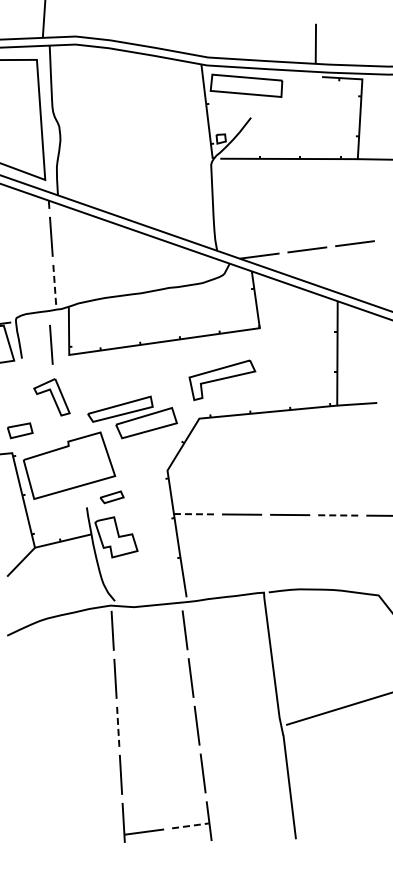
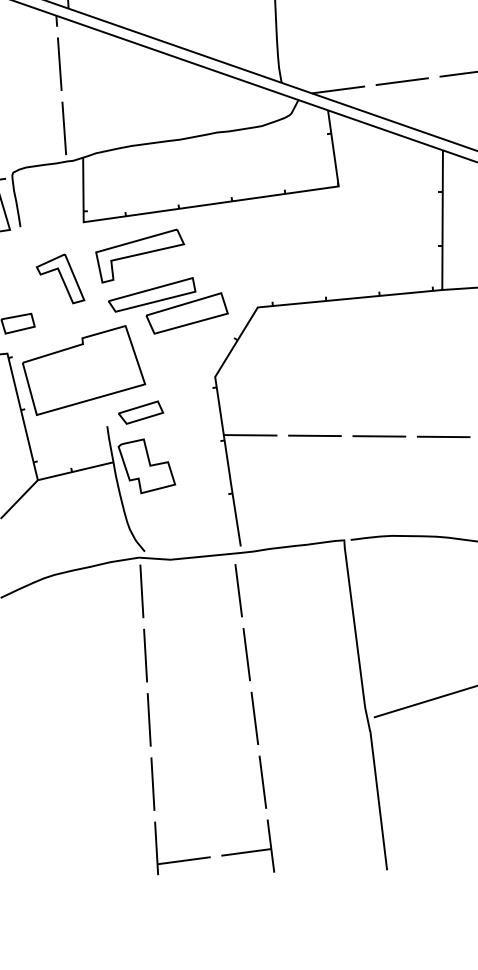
line: (54, 284) -> (63, 127), dashed -> solid
line: (51, 344) -> (59, 208), removed
part: (222, 379) -> (140, 255), moved
part: (111, 497) -> (140, 412), size x1.43
line: (193, 514) -> (249, 435), dashed -> solid
line: (338, 515) -> (444, 437), dashed -> solid
line: (118, 726) -> (149, 719), dashed -> solid
line: (191, 825) -> (247, 851), dashed -> solid

